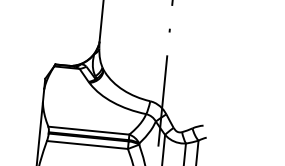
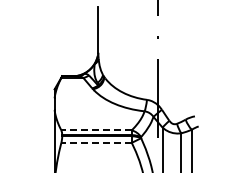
line: (88, 130) -> (96, 130), solid -> dashed
line: (87, 144) -> (96, 142), solid -> dashed

